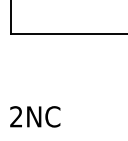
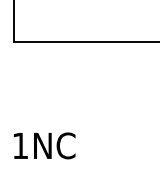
text: (15, 116) -> (19, 145), 2NC -> 1NC

